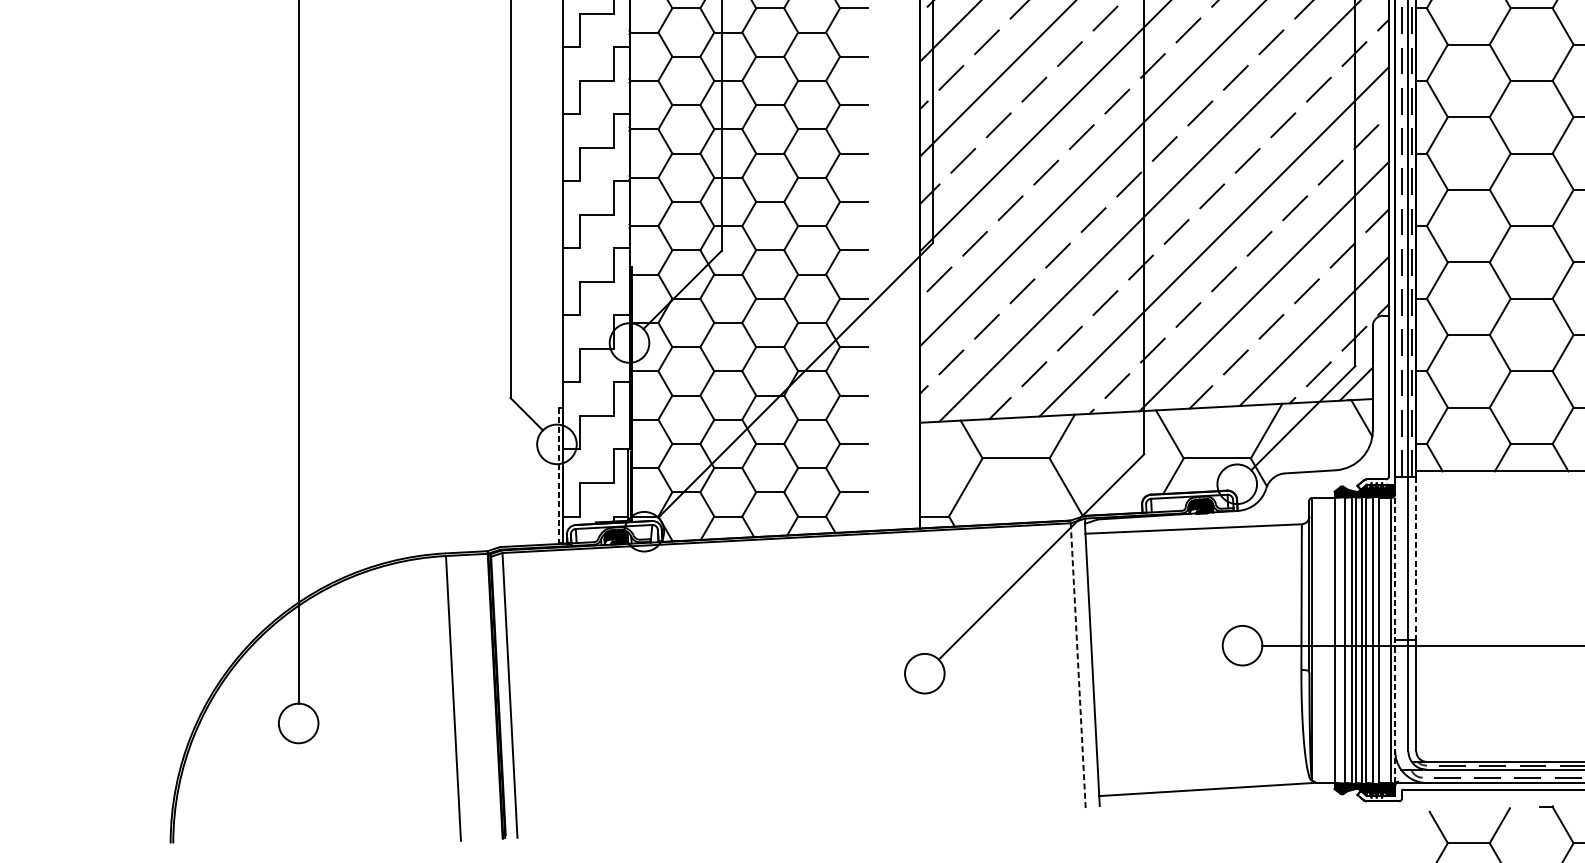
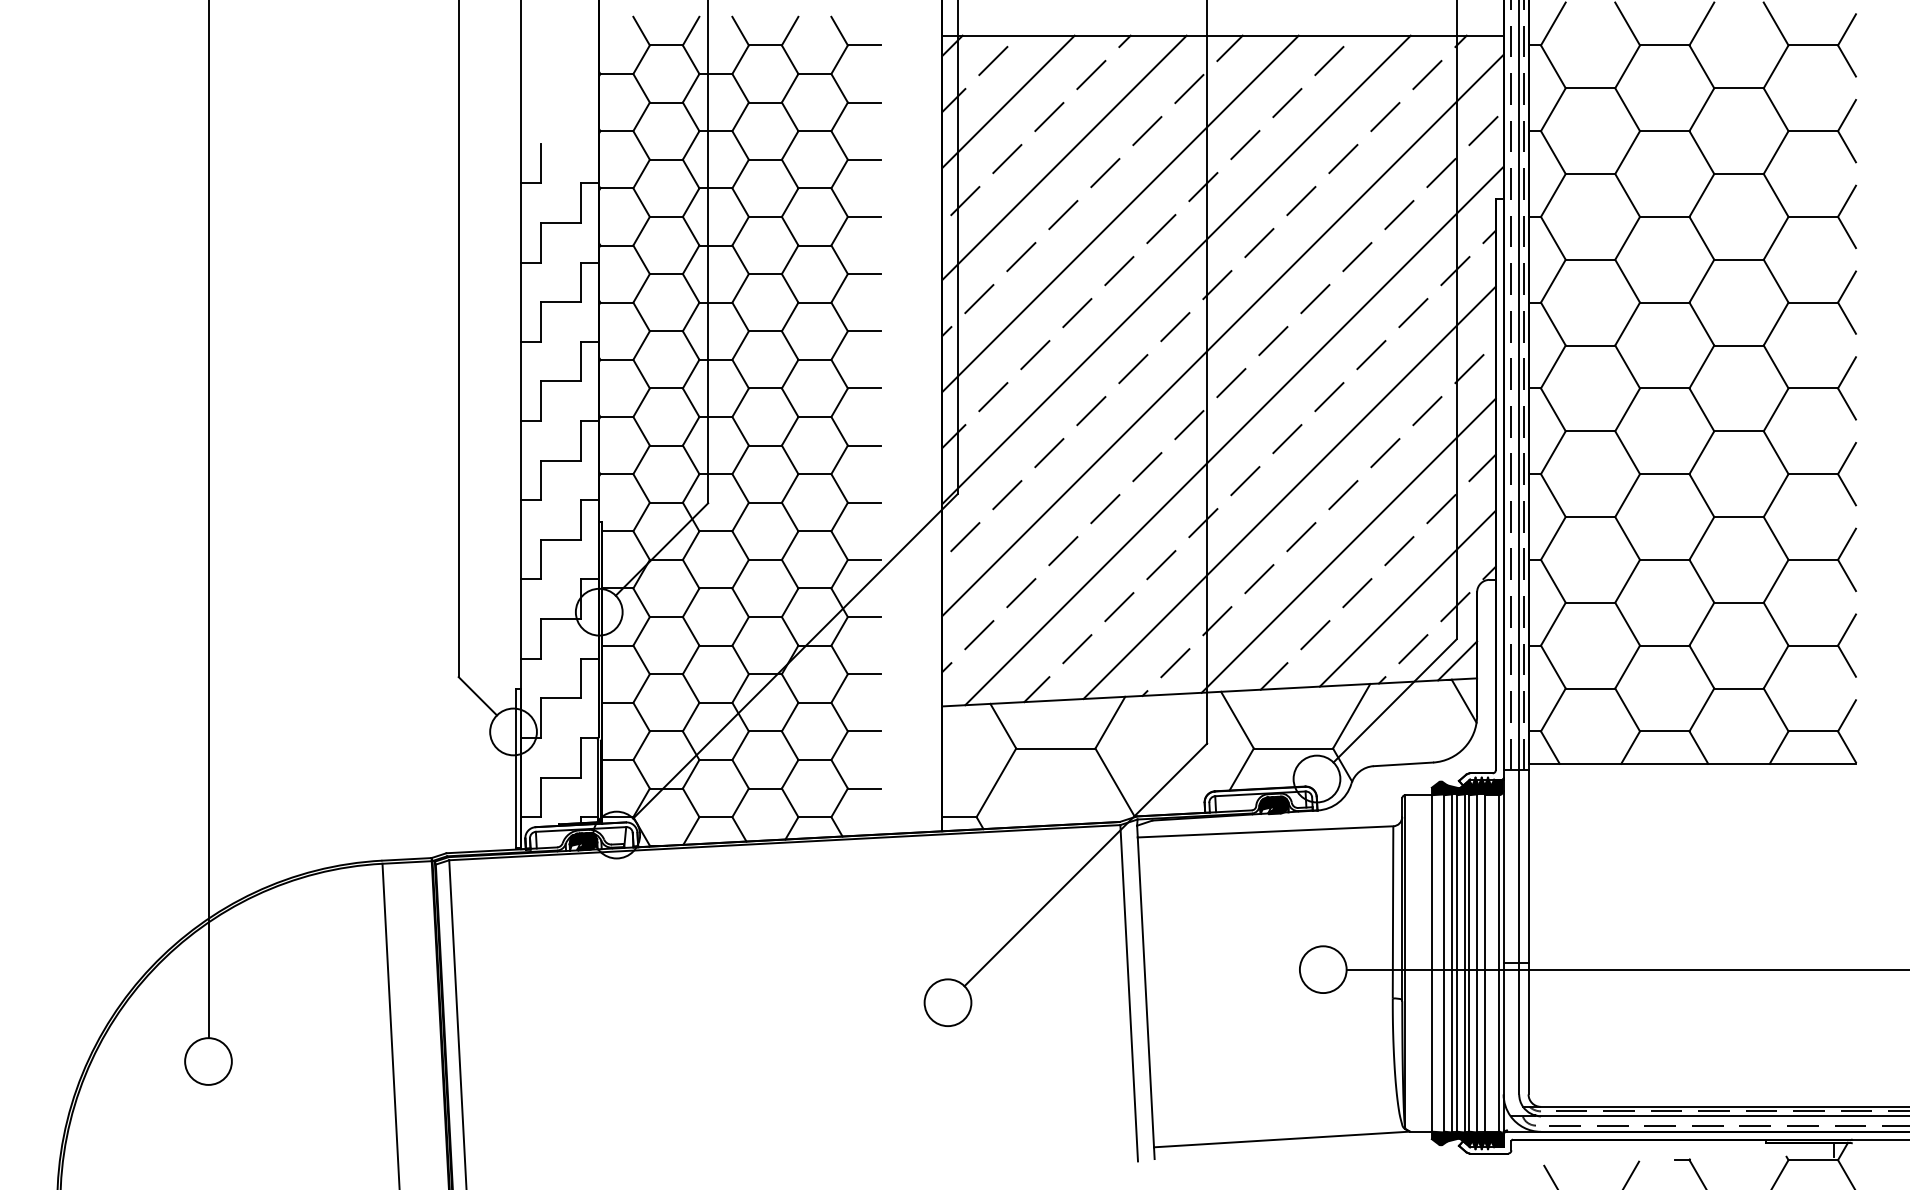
line: (559, 475) -> (516, 768), dashed -> solid
line: (1416, 558) -> (1528, 866), dashed -> solid
line: (1395, 638) -> (1503, 961), dashed -> solid
line: (1078, 665) -> (1129, 992), dashed -> solid

